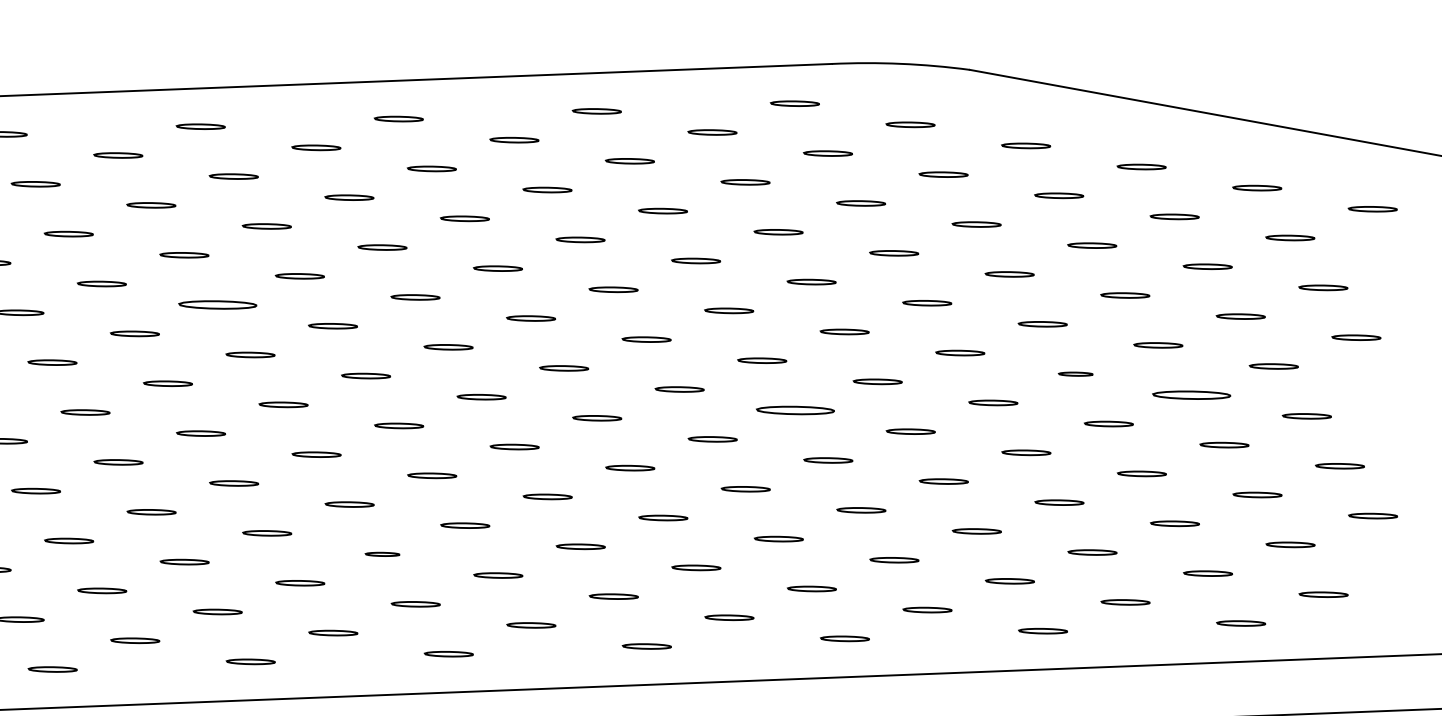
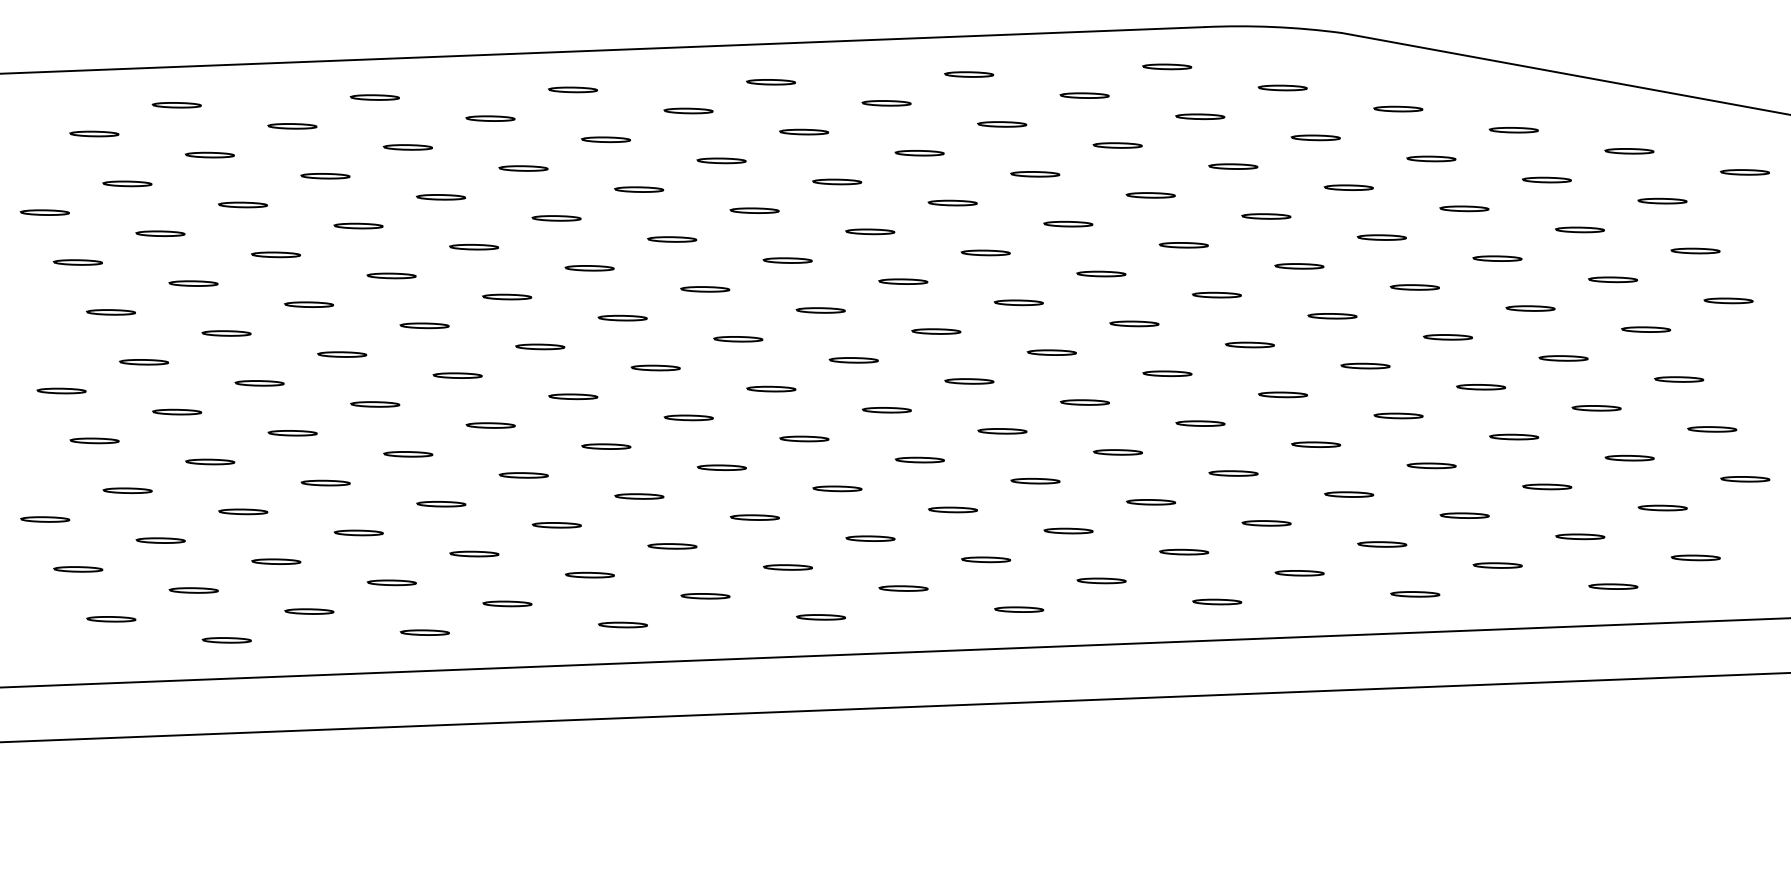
part: (217, 305) -> (589, 268), size x0.62
part: (1075, 374) -> (1447, 337), size x1.43
part: (1191, 395) -> (1563, 358), size x0.62
part: (795, 410) -> (1167, 373), size x0.62
part: (382, 554) -> (754, 517), size x1.43

